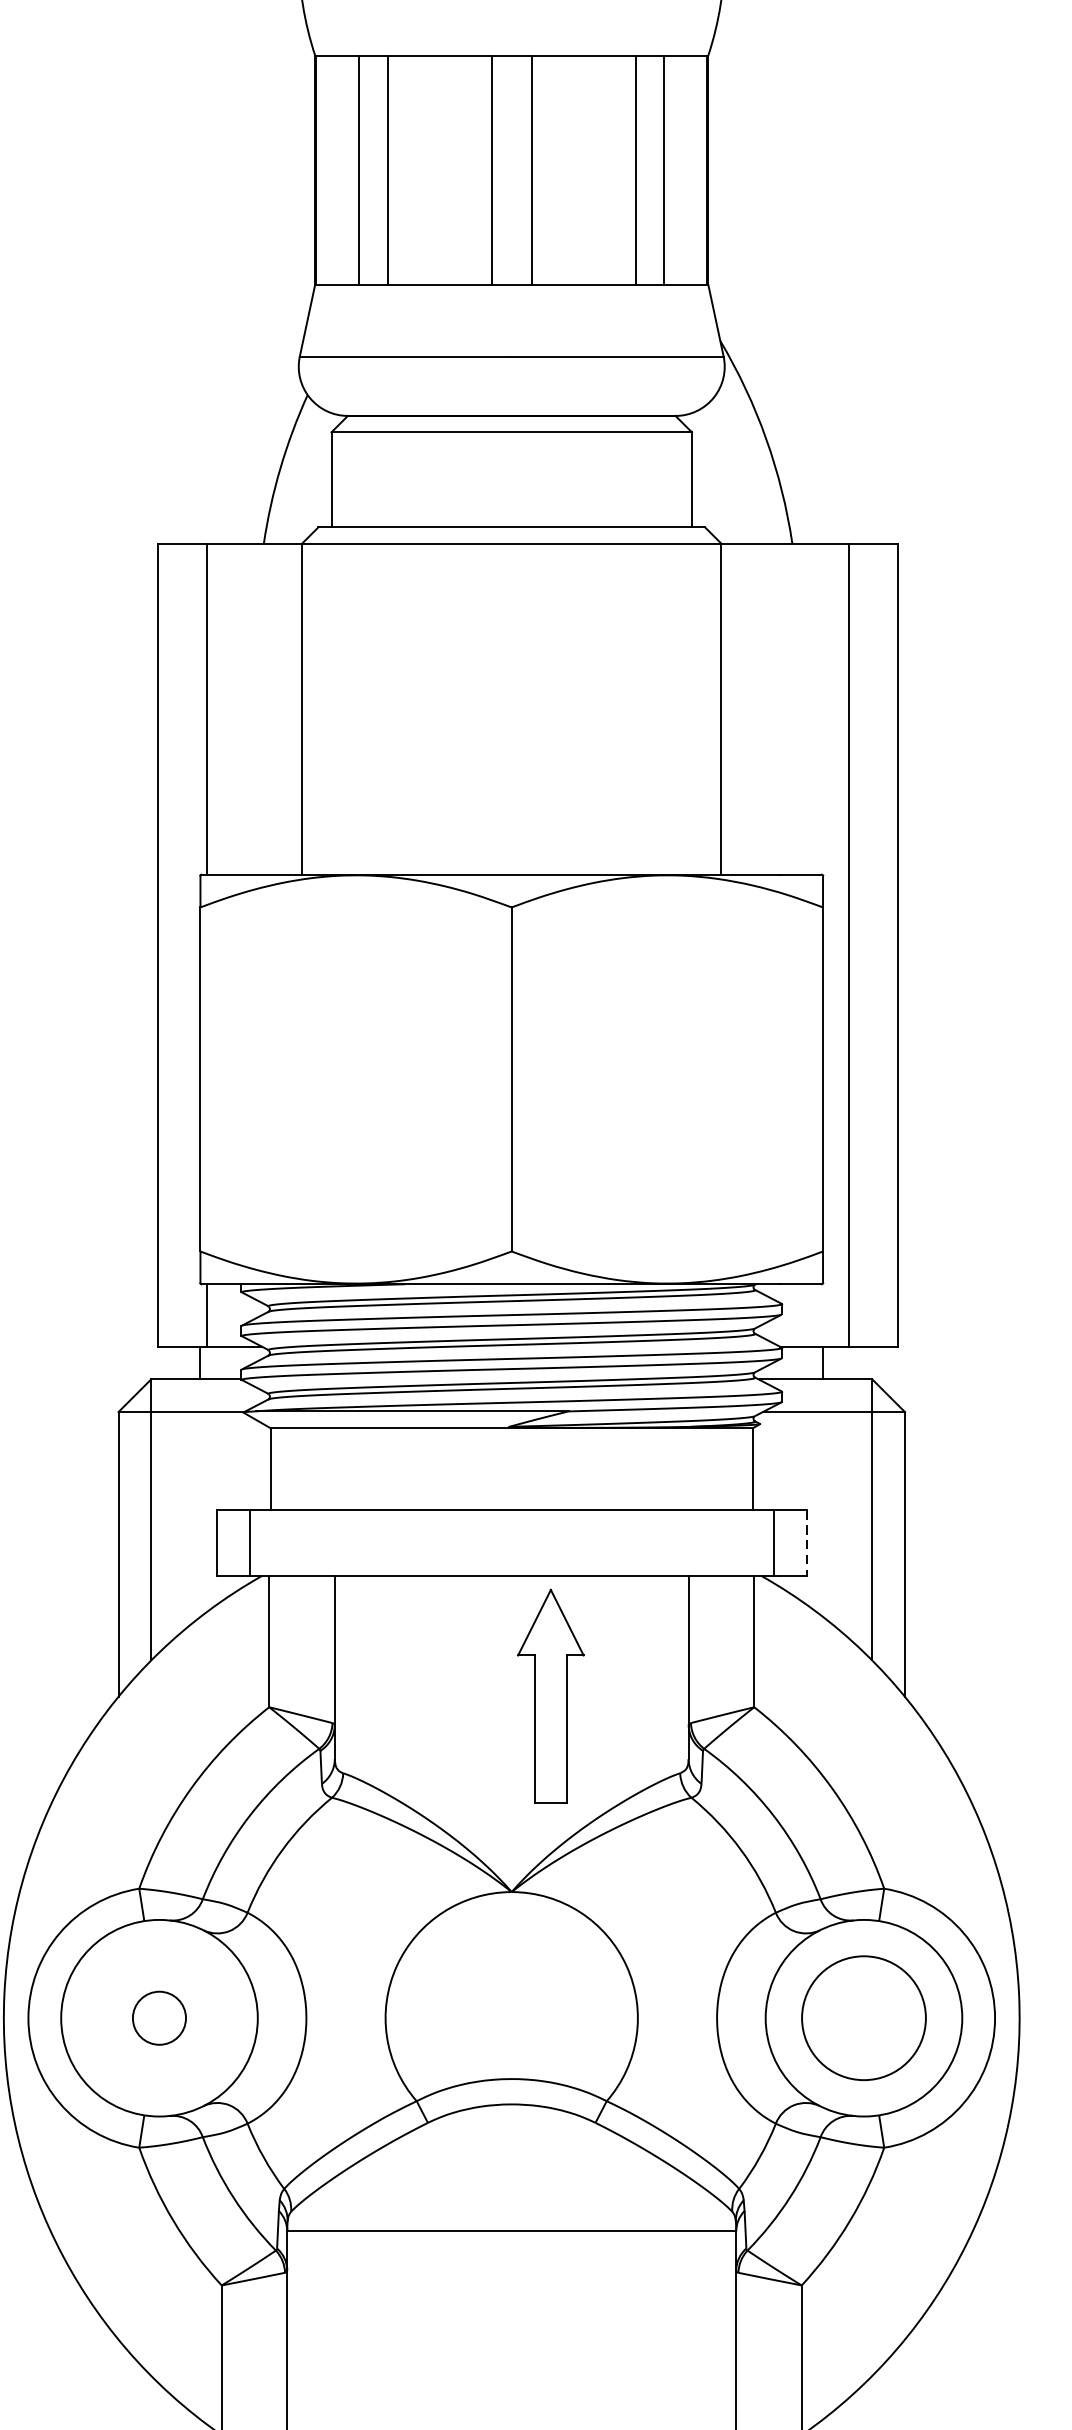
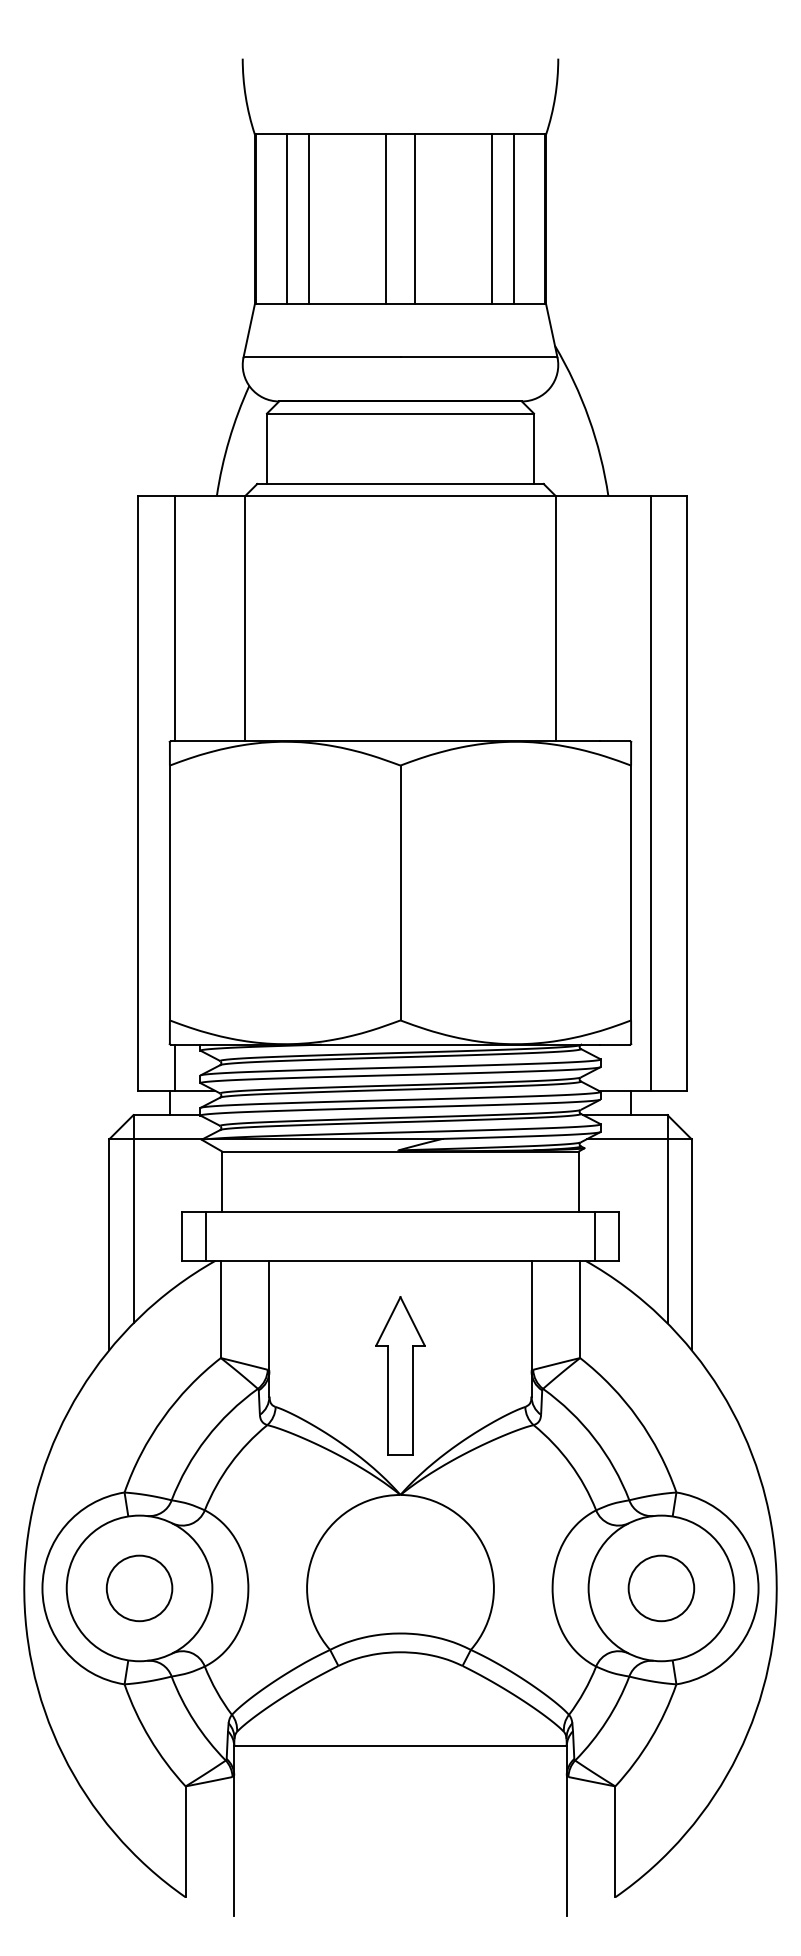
line: (806, 1543) -> (618, 1236), dashed -> solid
part: (550, 1695) -> (400, 1375), moved
circle: (159, 2018) -> (139, 1588), size x1.67
circle: (864, 2018) -> (661, 1588), size x0.71

